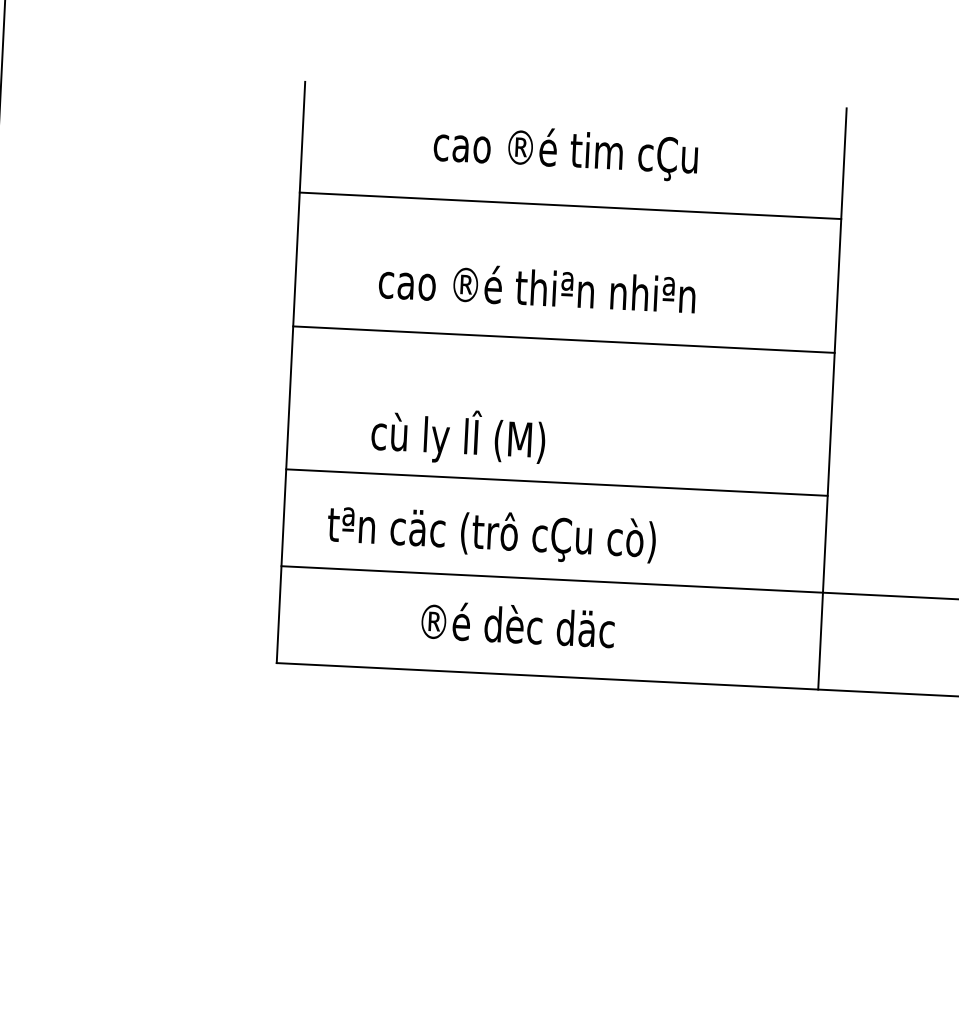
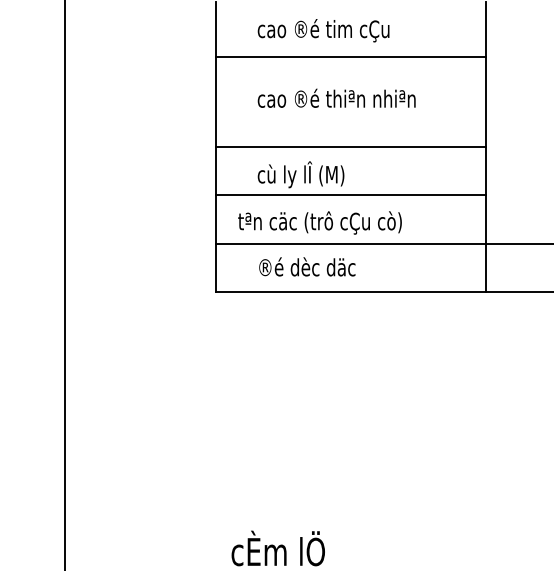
text: (565, 152) -> (323, 30), moved
line: (564, 338) -> (351, 146), moved
text: (518, 623) -> (307, 266), moved

